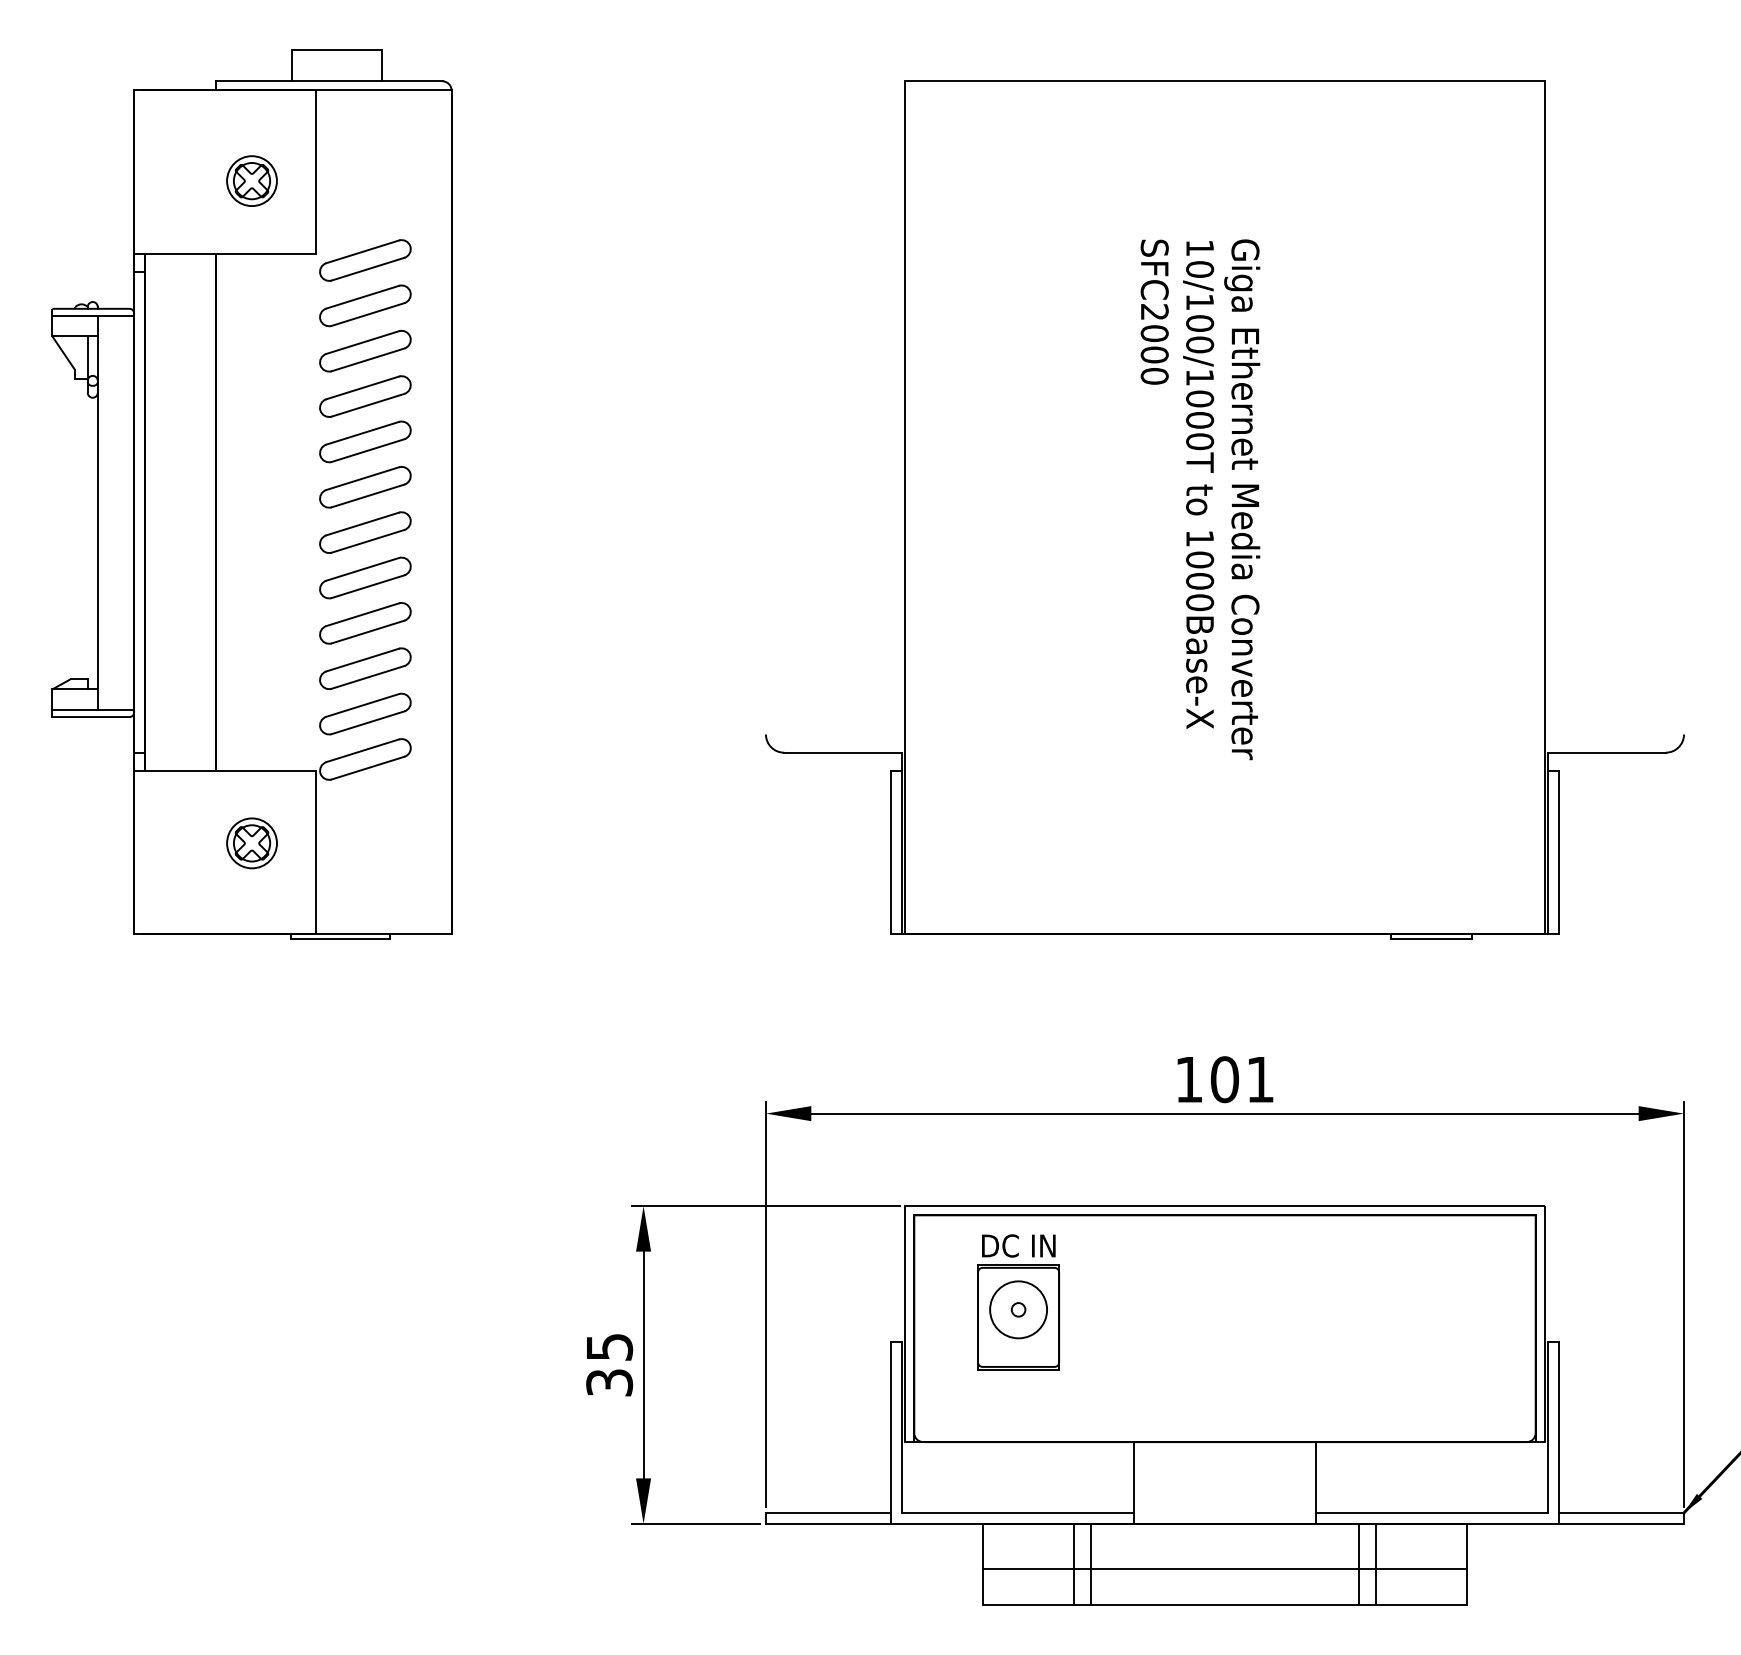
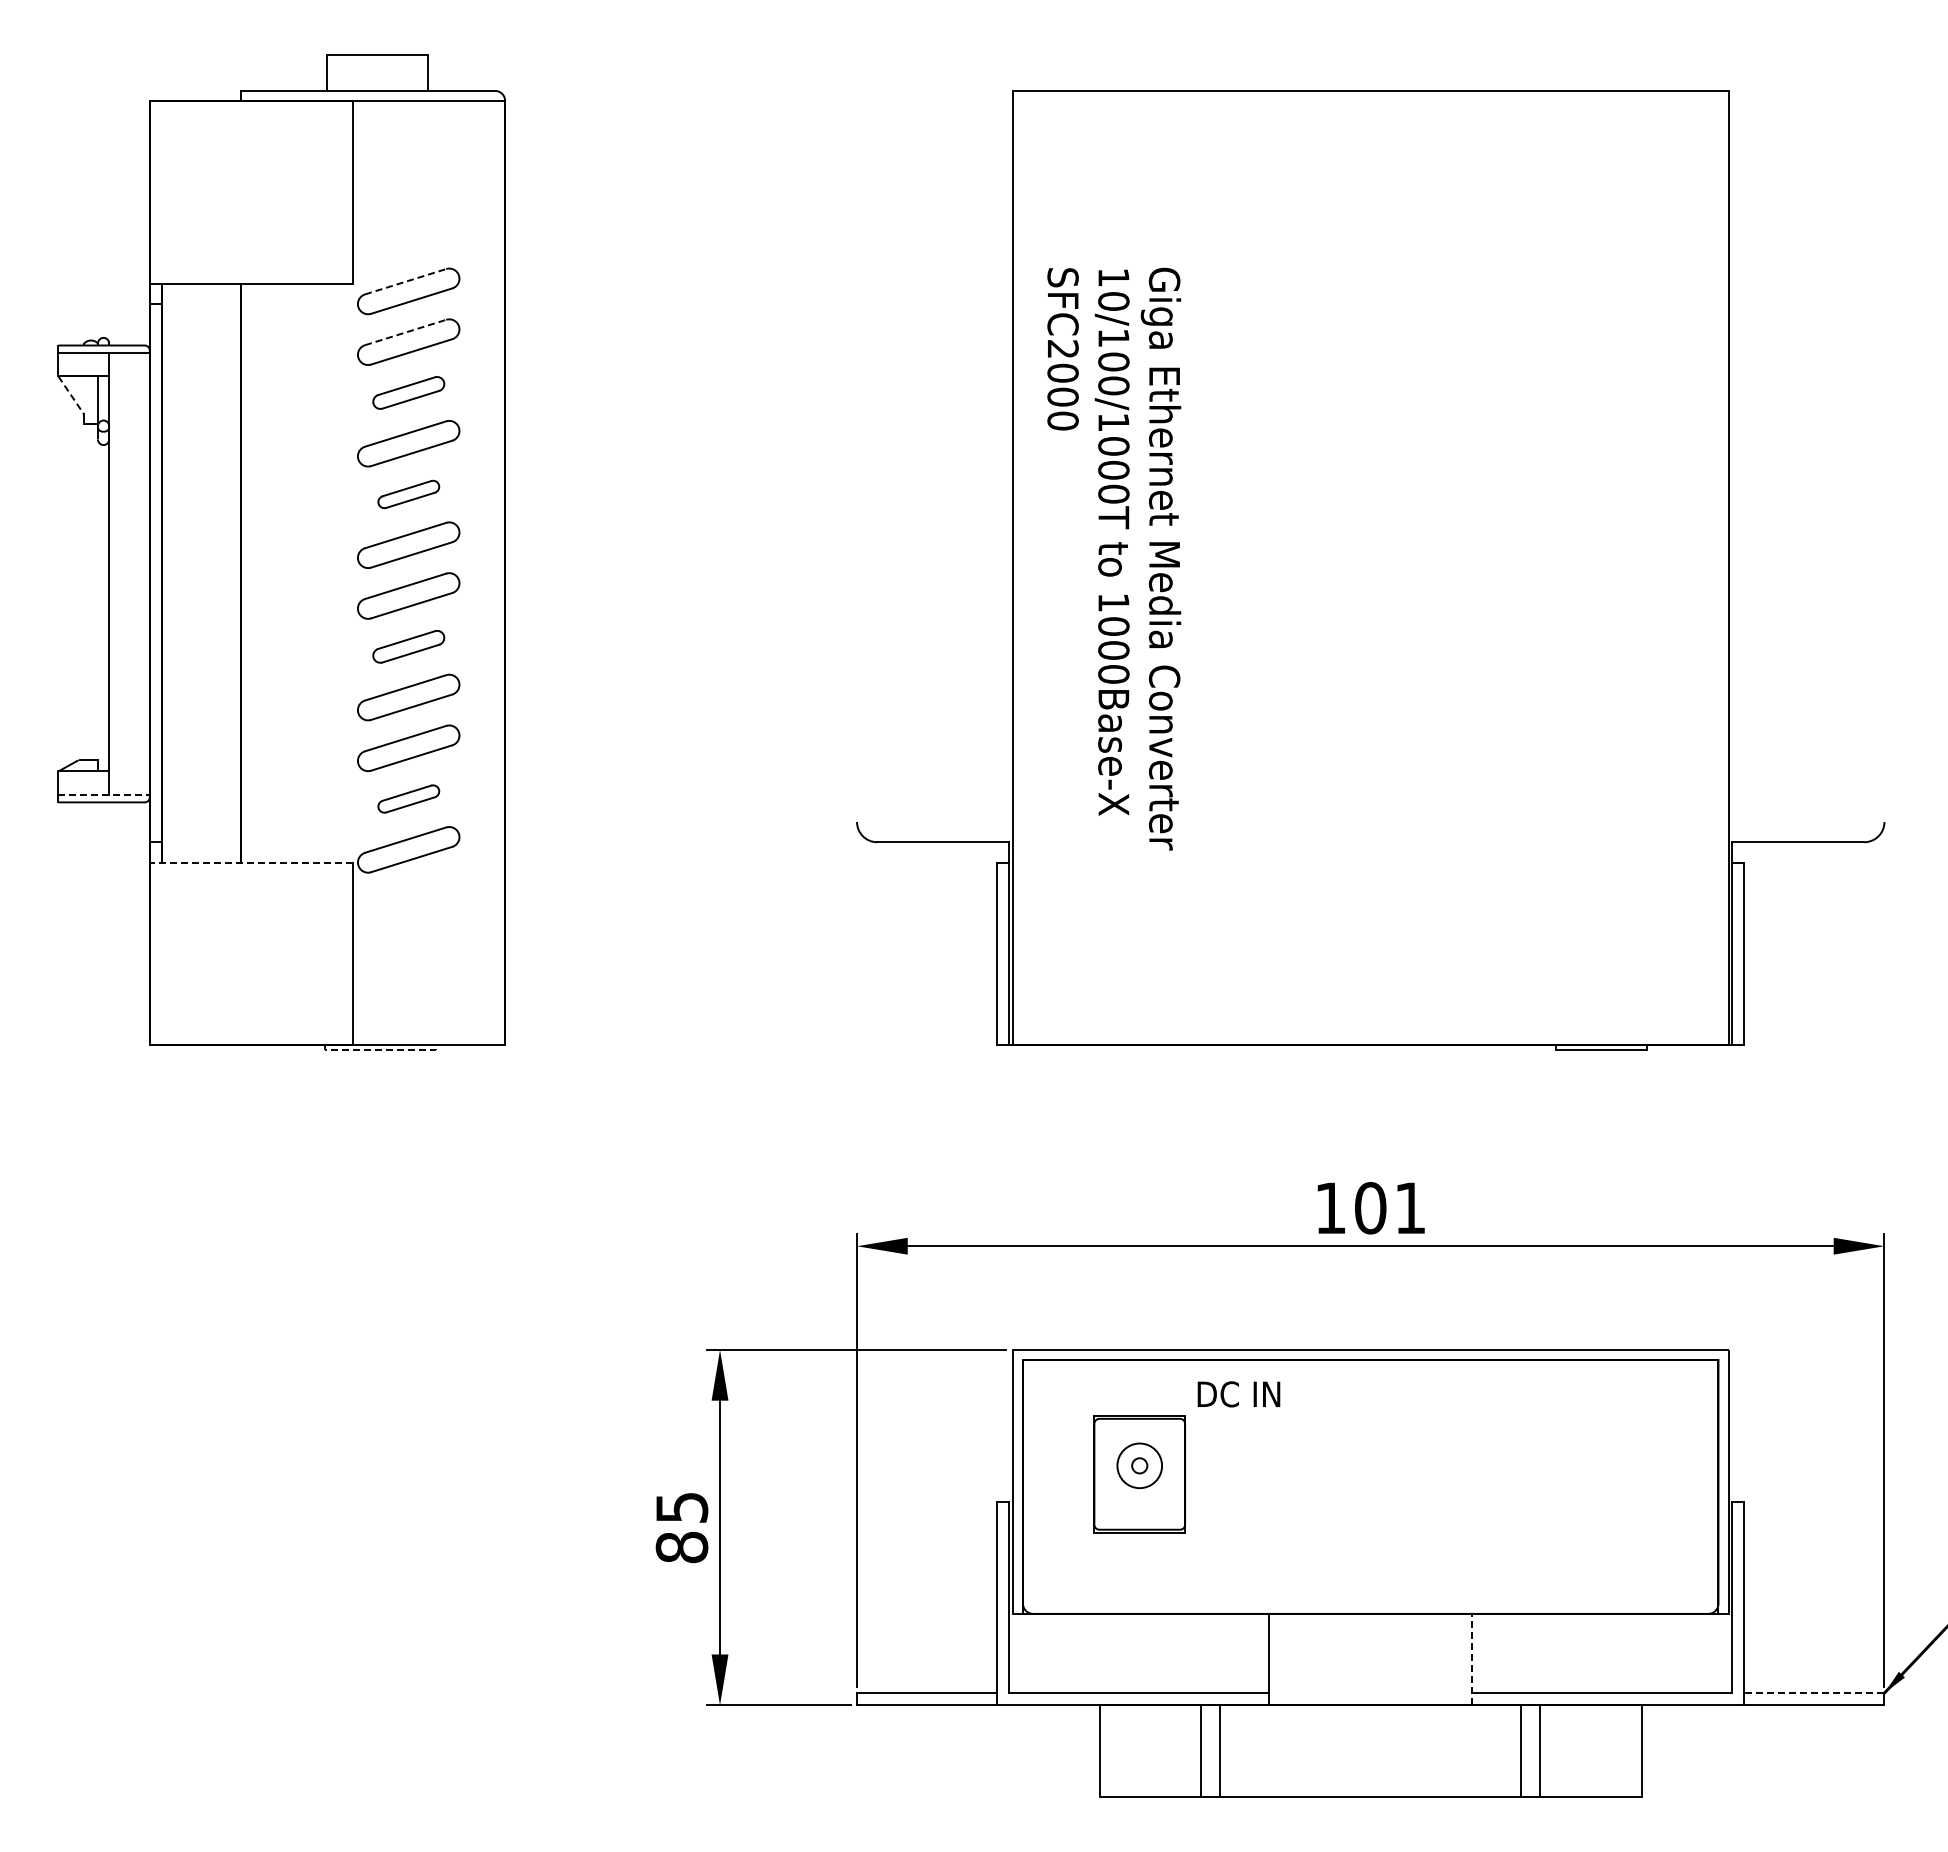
part: (251, 181) -> (281, 202), removed
line: (362, 251) -> (405, 281), solid -> dashed
line: (362, 297) -> (405, 332), solid -> dashed
part: (365, 350) -> (408, 392), size x0.7
line: (64, 353) -> (71, 395), solid -> dashed
part: (365, 441) -> (408, 494), size x0.6
text: (1200, 499) -> (1114, 558), moved
part: (365, 577) -> (408, 646), size x0.7
line: (93, 710) -> (104, 794), solid -> dashed
part: (365, 713) -> (408, 798), size x0.6
line: (224, 770) -> (251, 862), solid -> dashed
part: (251, 843) -> (281, 943), removed
line: (341, 938) -> (381, 1050), solid -> dashed
text: (1018, 1246) -> (1238, 1394), moved
circle: (1018, 1309) -> (1139, 1465), size x0.7
text: (609, 1382) -> (681, 1547), 35 -> 85
line: (1315, 1482) -> (1472, 1659), solid -> dashed
line: (1620, 1513) -> (1813, 1693), solid -> dashed
line: (1224, 1569) -> (1370, 1756), removed

